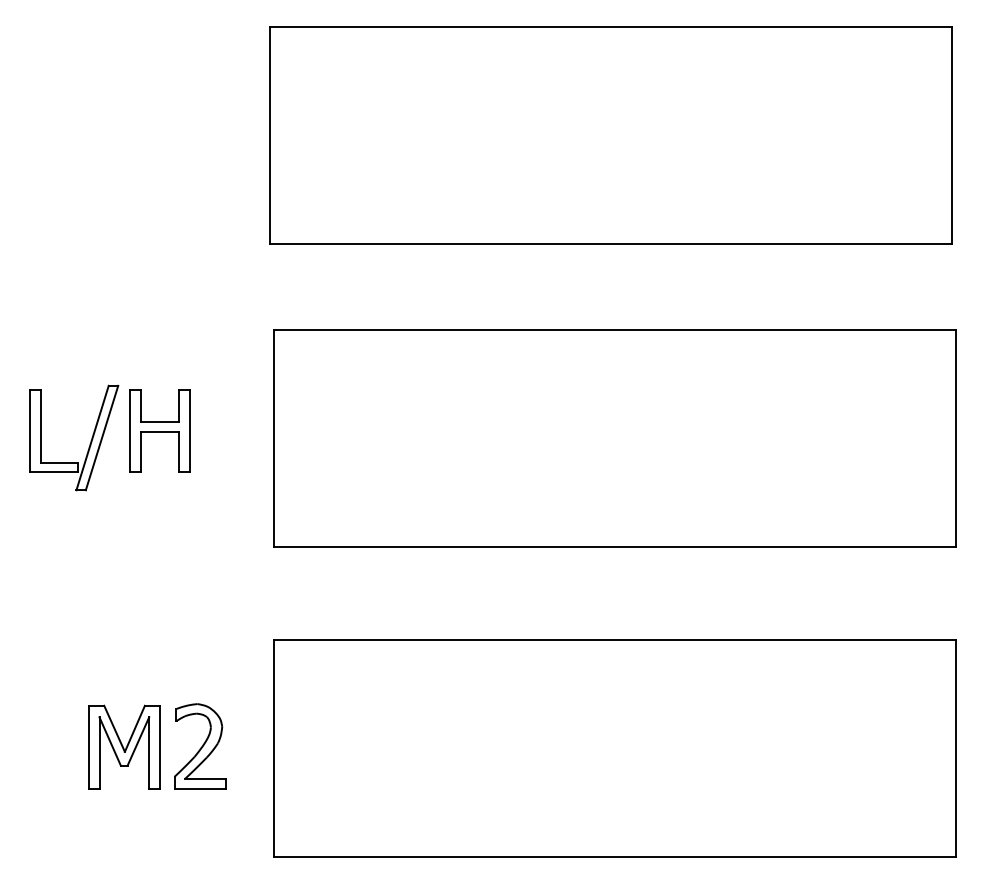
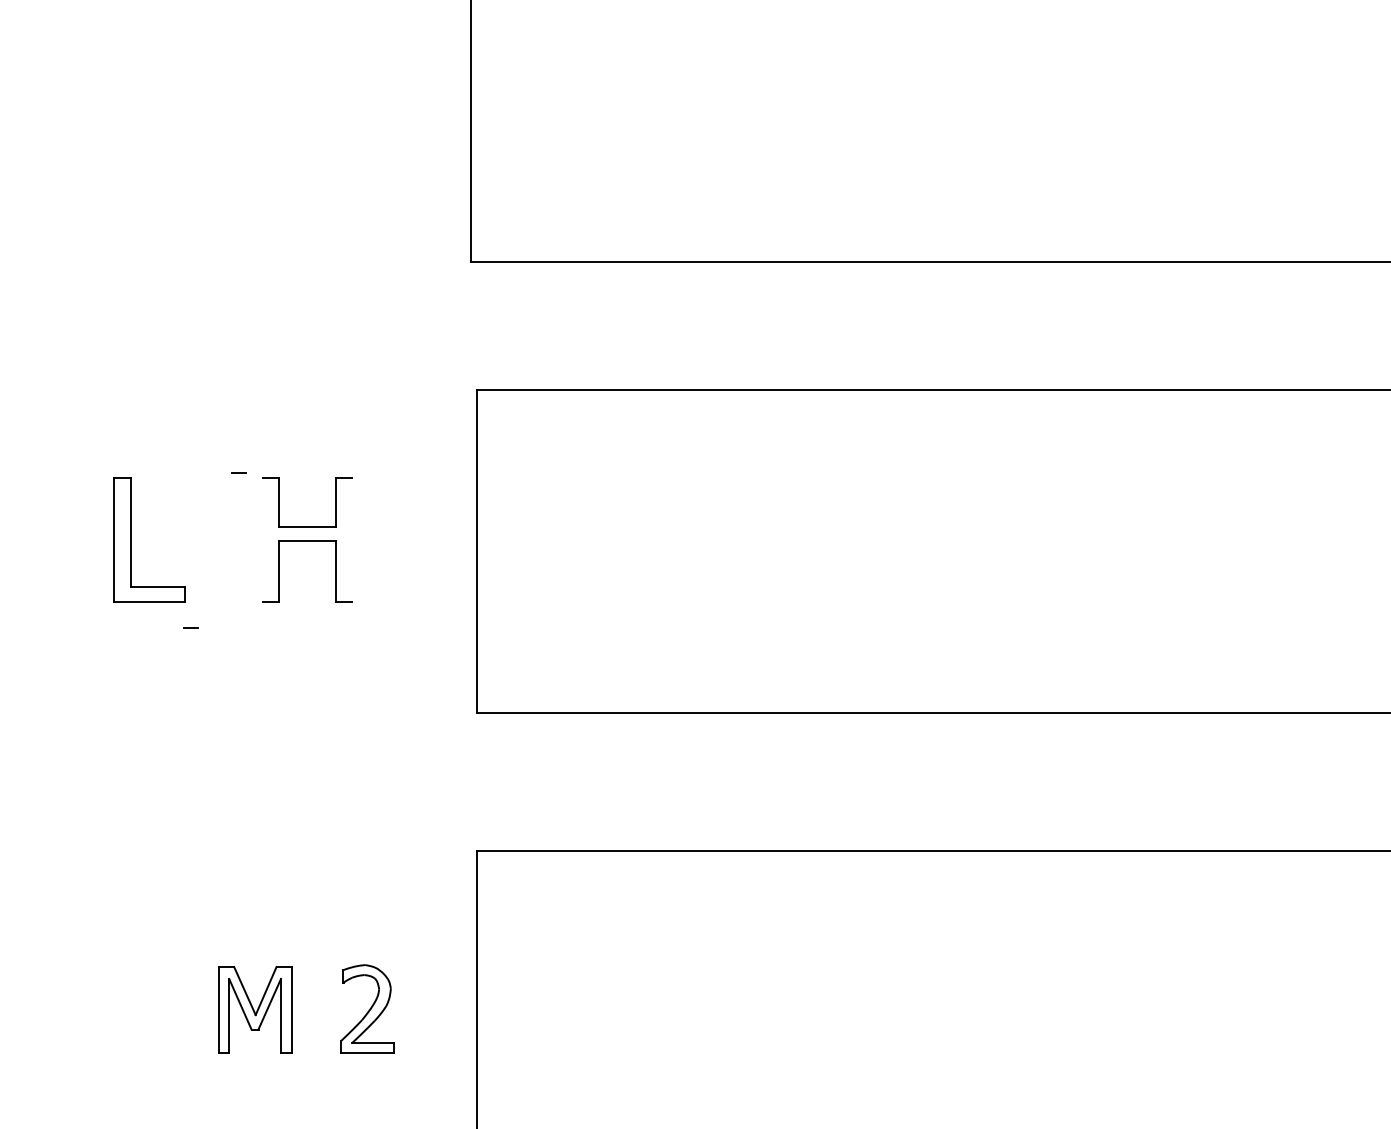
line: (129, 430) -> (262, 539), removed
line: (189, 430) -> (351, 539), removed
line: (92, 437) -> (207, 549), removed
line: (101, 437) -> (221, 549), removed
part: (124, 746) -> (255, 1009), size x0.7
part: (200, 746) -> (368, 1009), size x0.7

